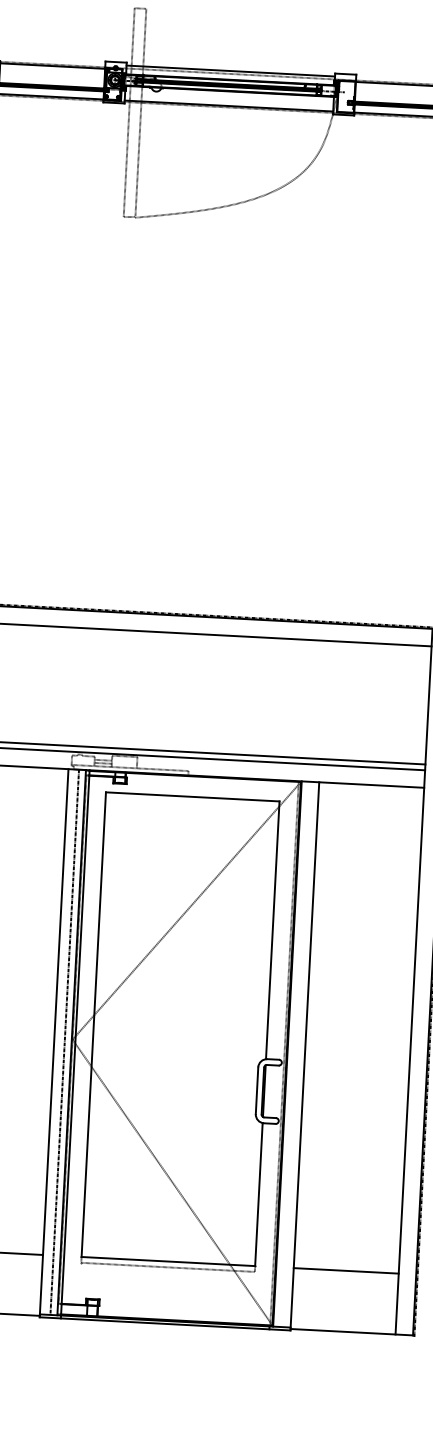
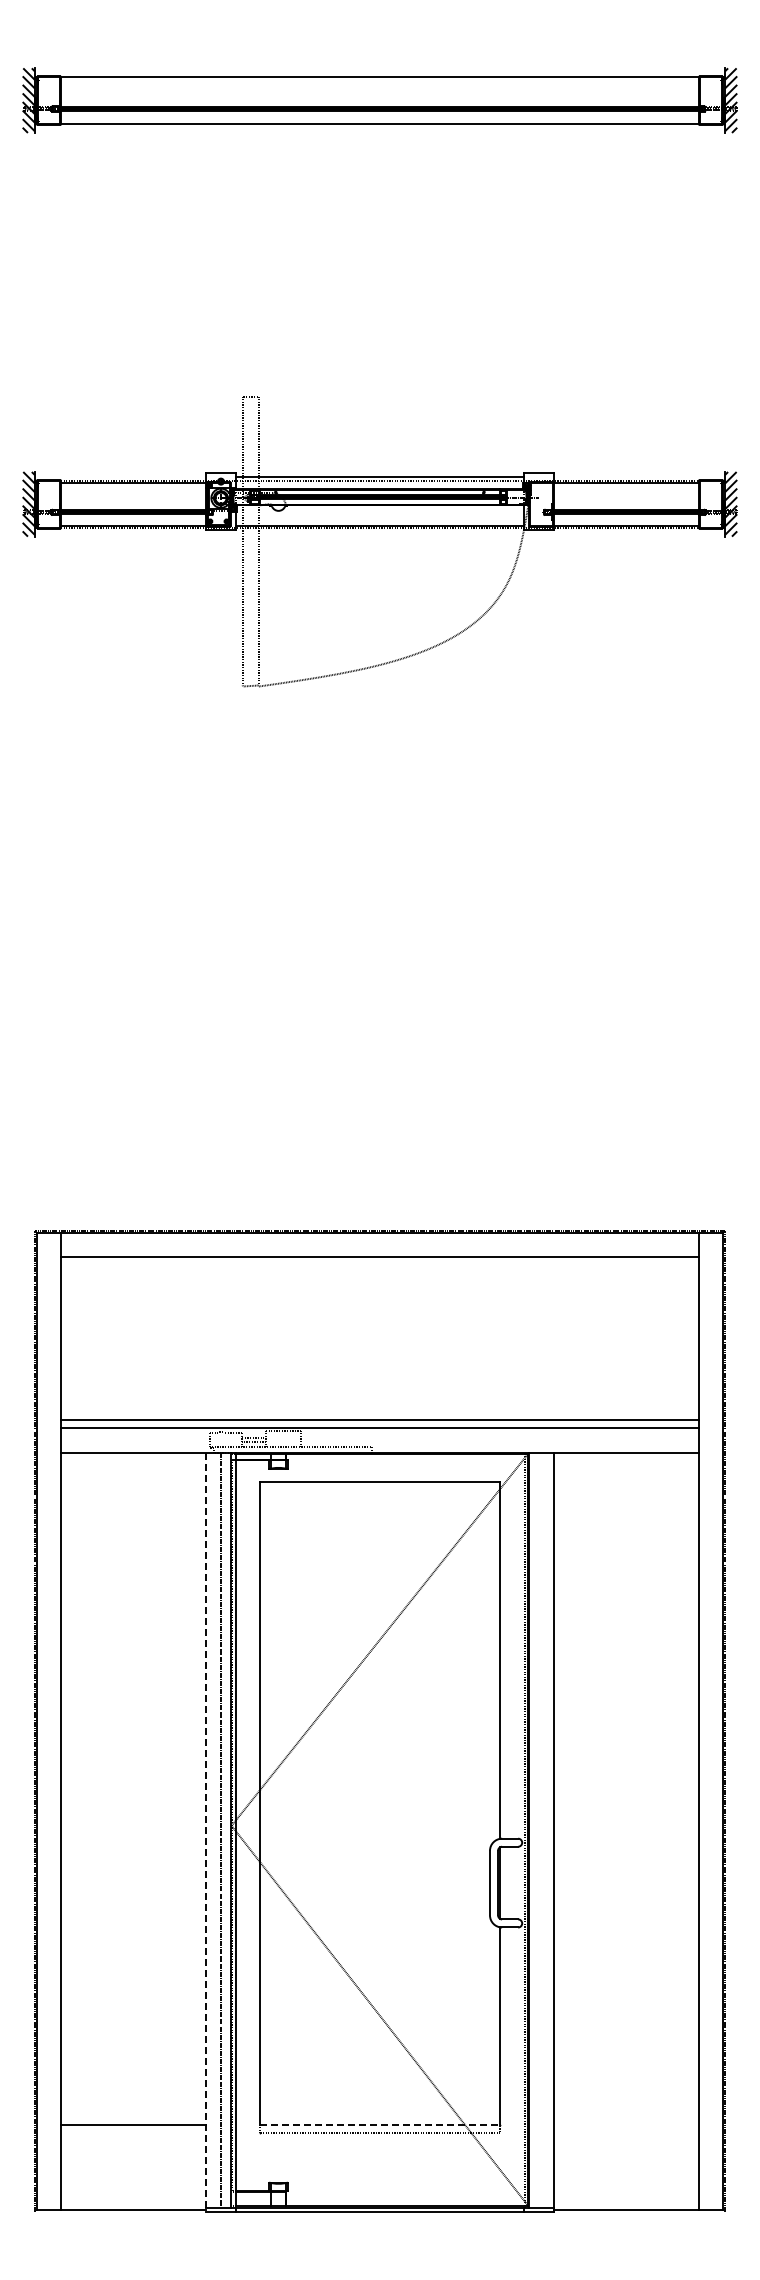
line: (54, 1043) -> (206, 1832), solid -> dashed
line: (168, 1261) -> (380, 2125), solid -> dashed
line: (345, 1270) -> (625, 2125), removed

